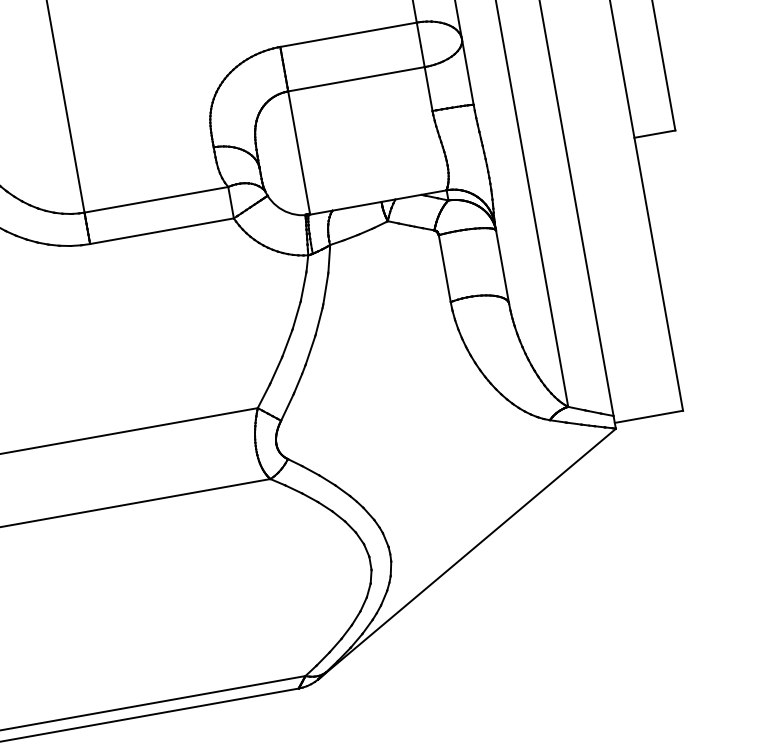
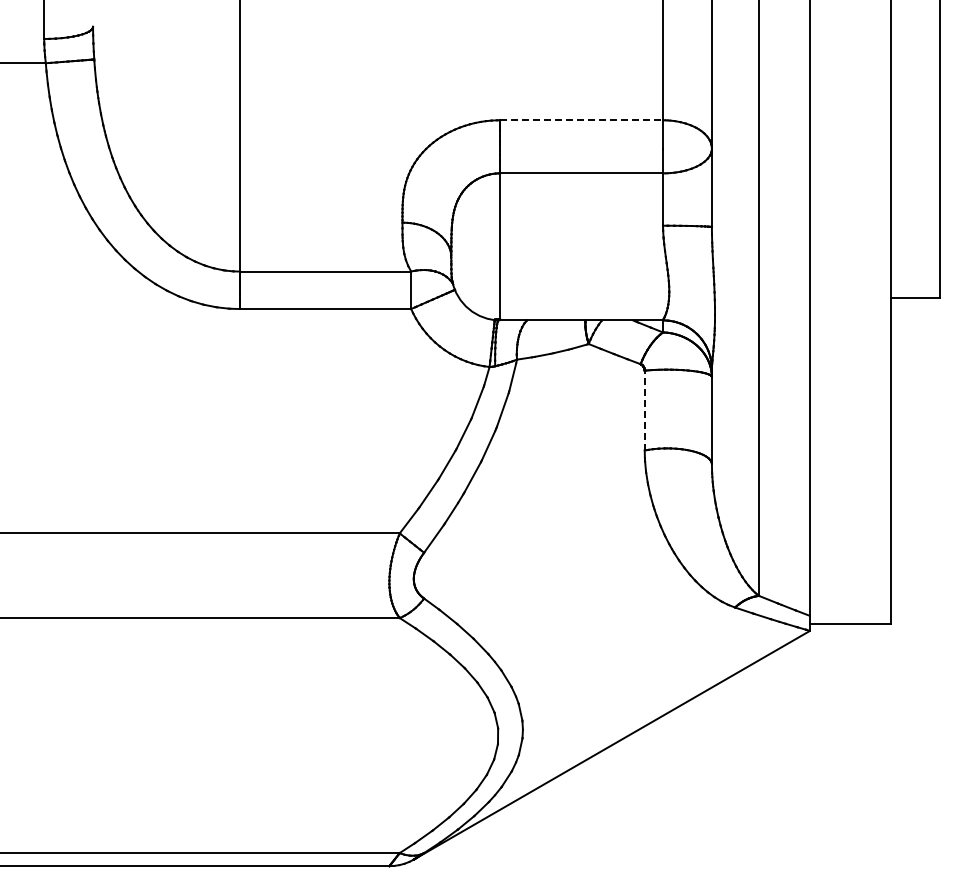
line: (349, 34) -> (582, 120), solid -> dashed
line: (444, 268) -> (644, 410), solid -> dashed

